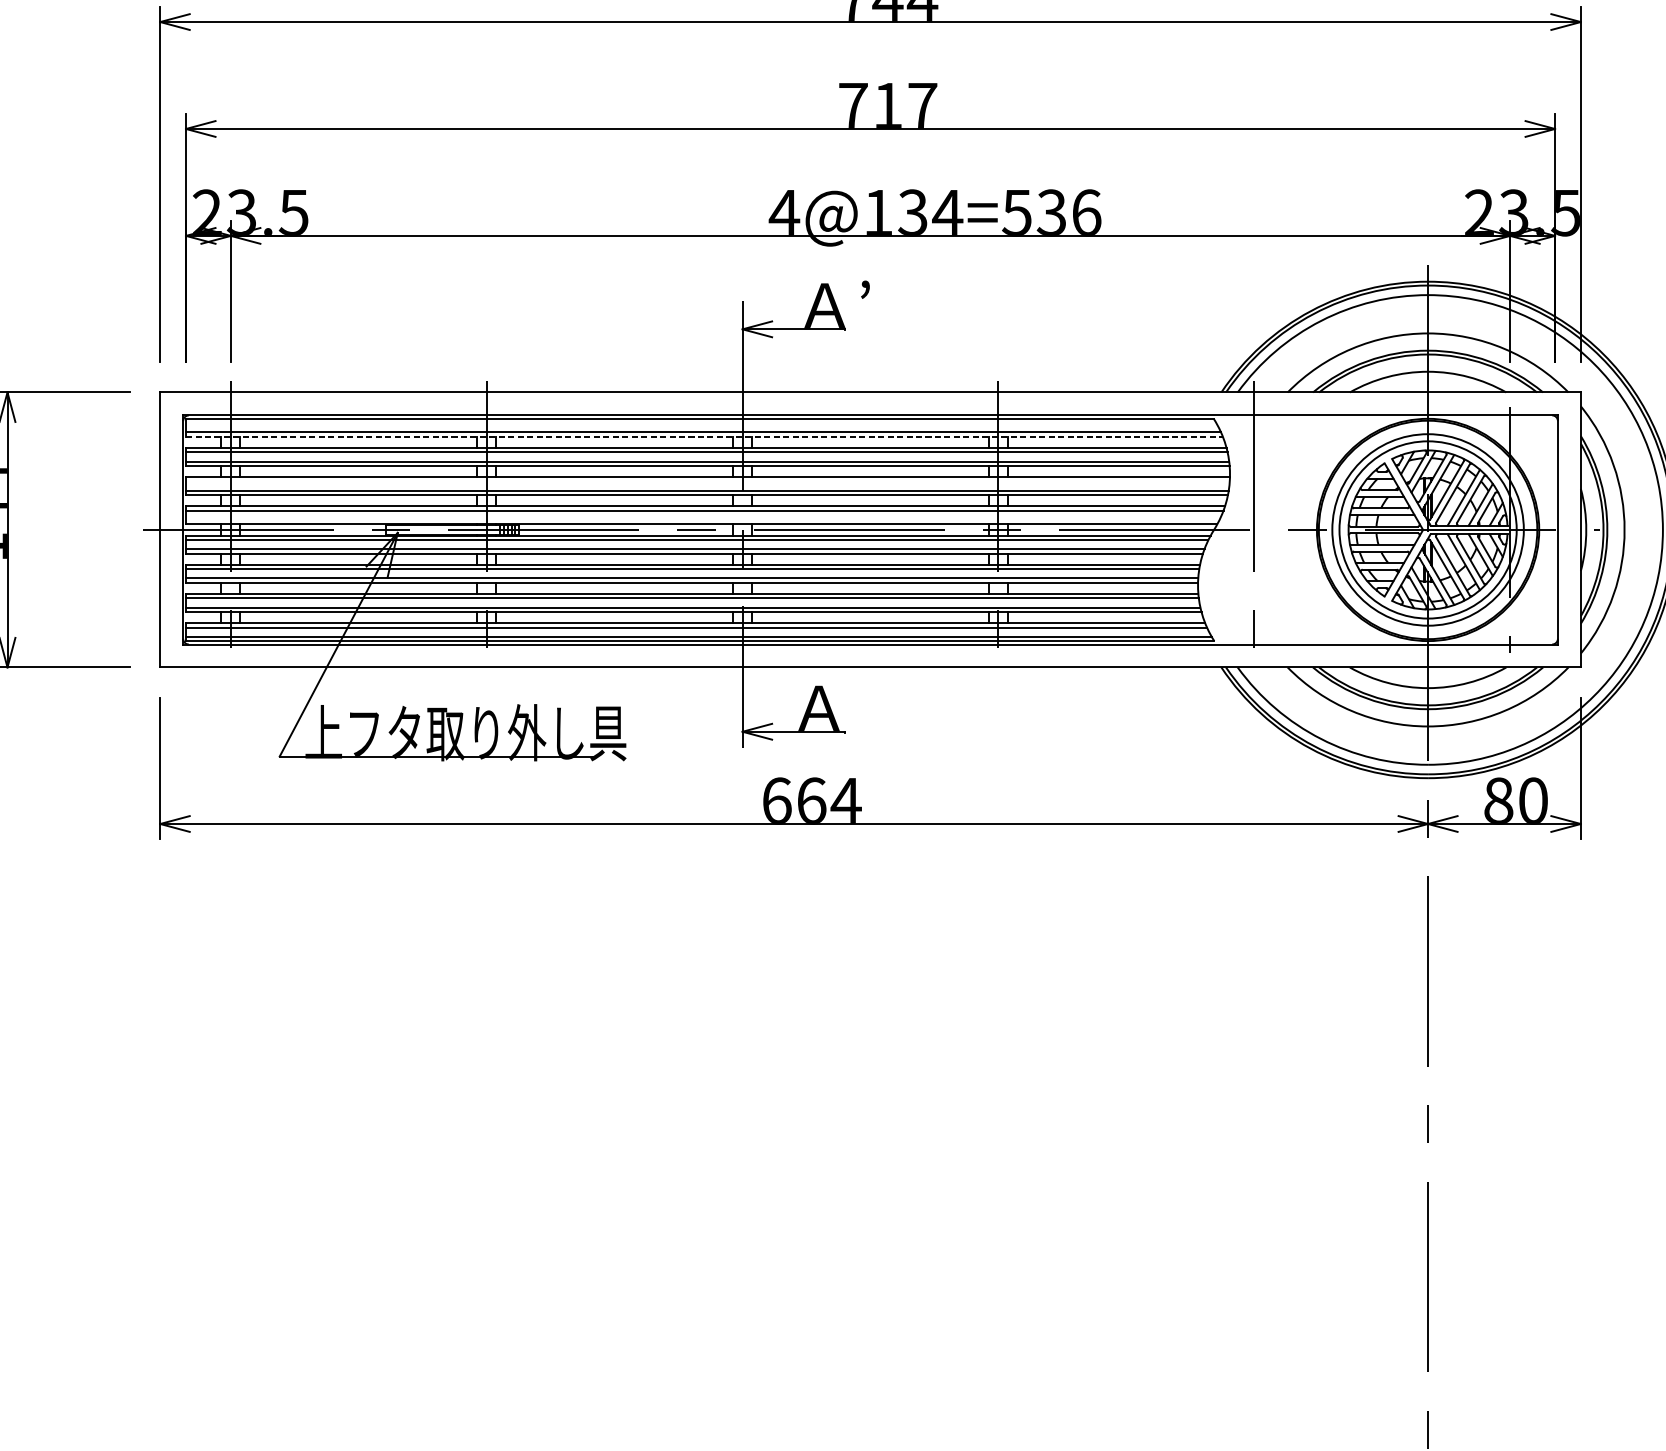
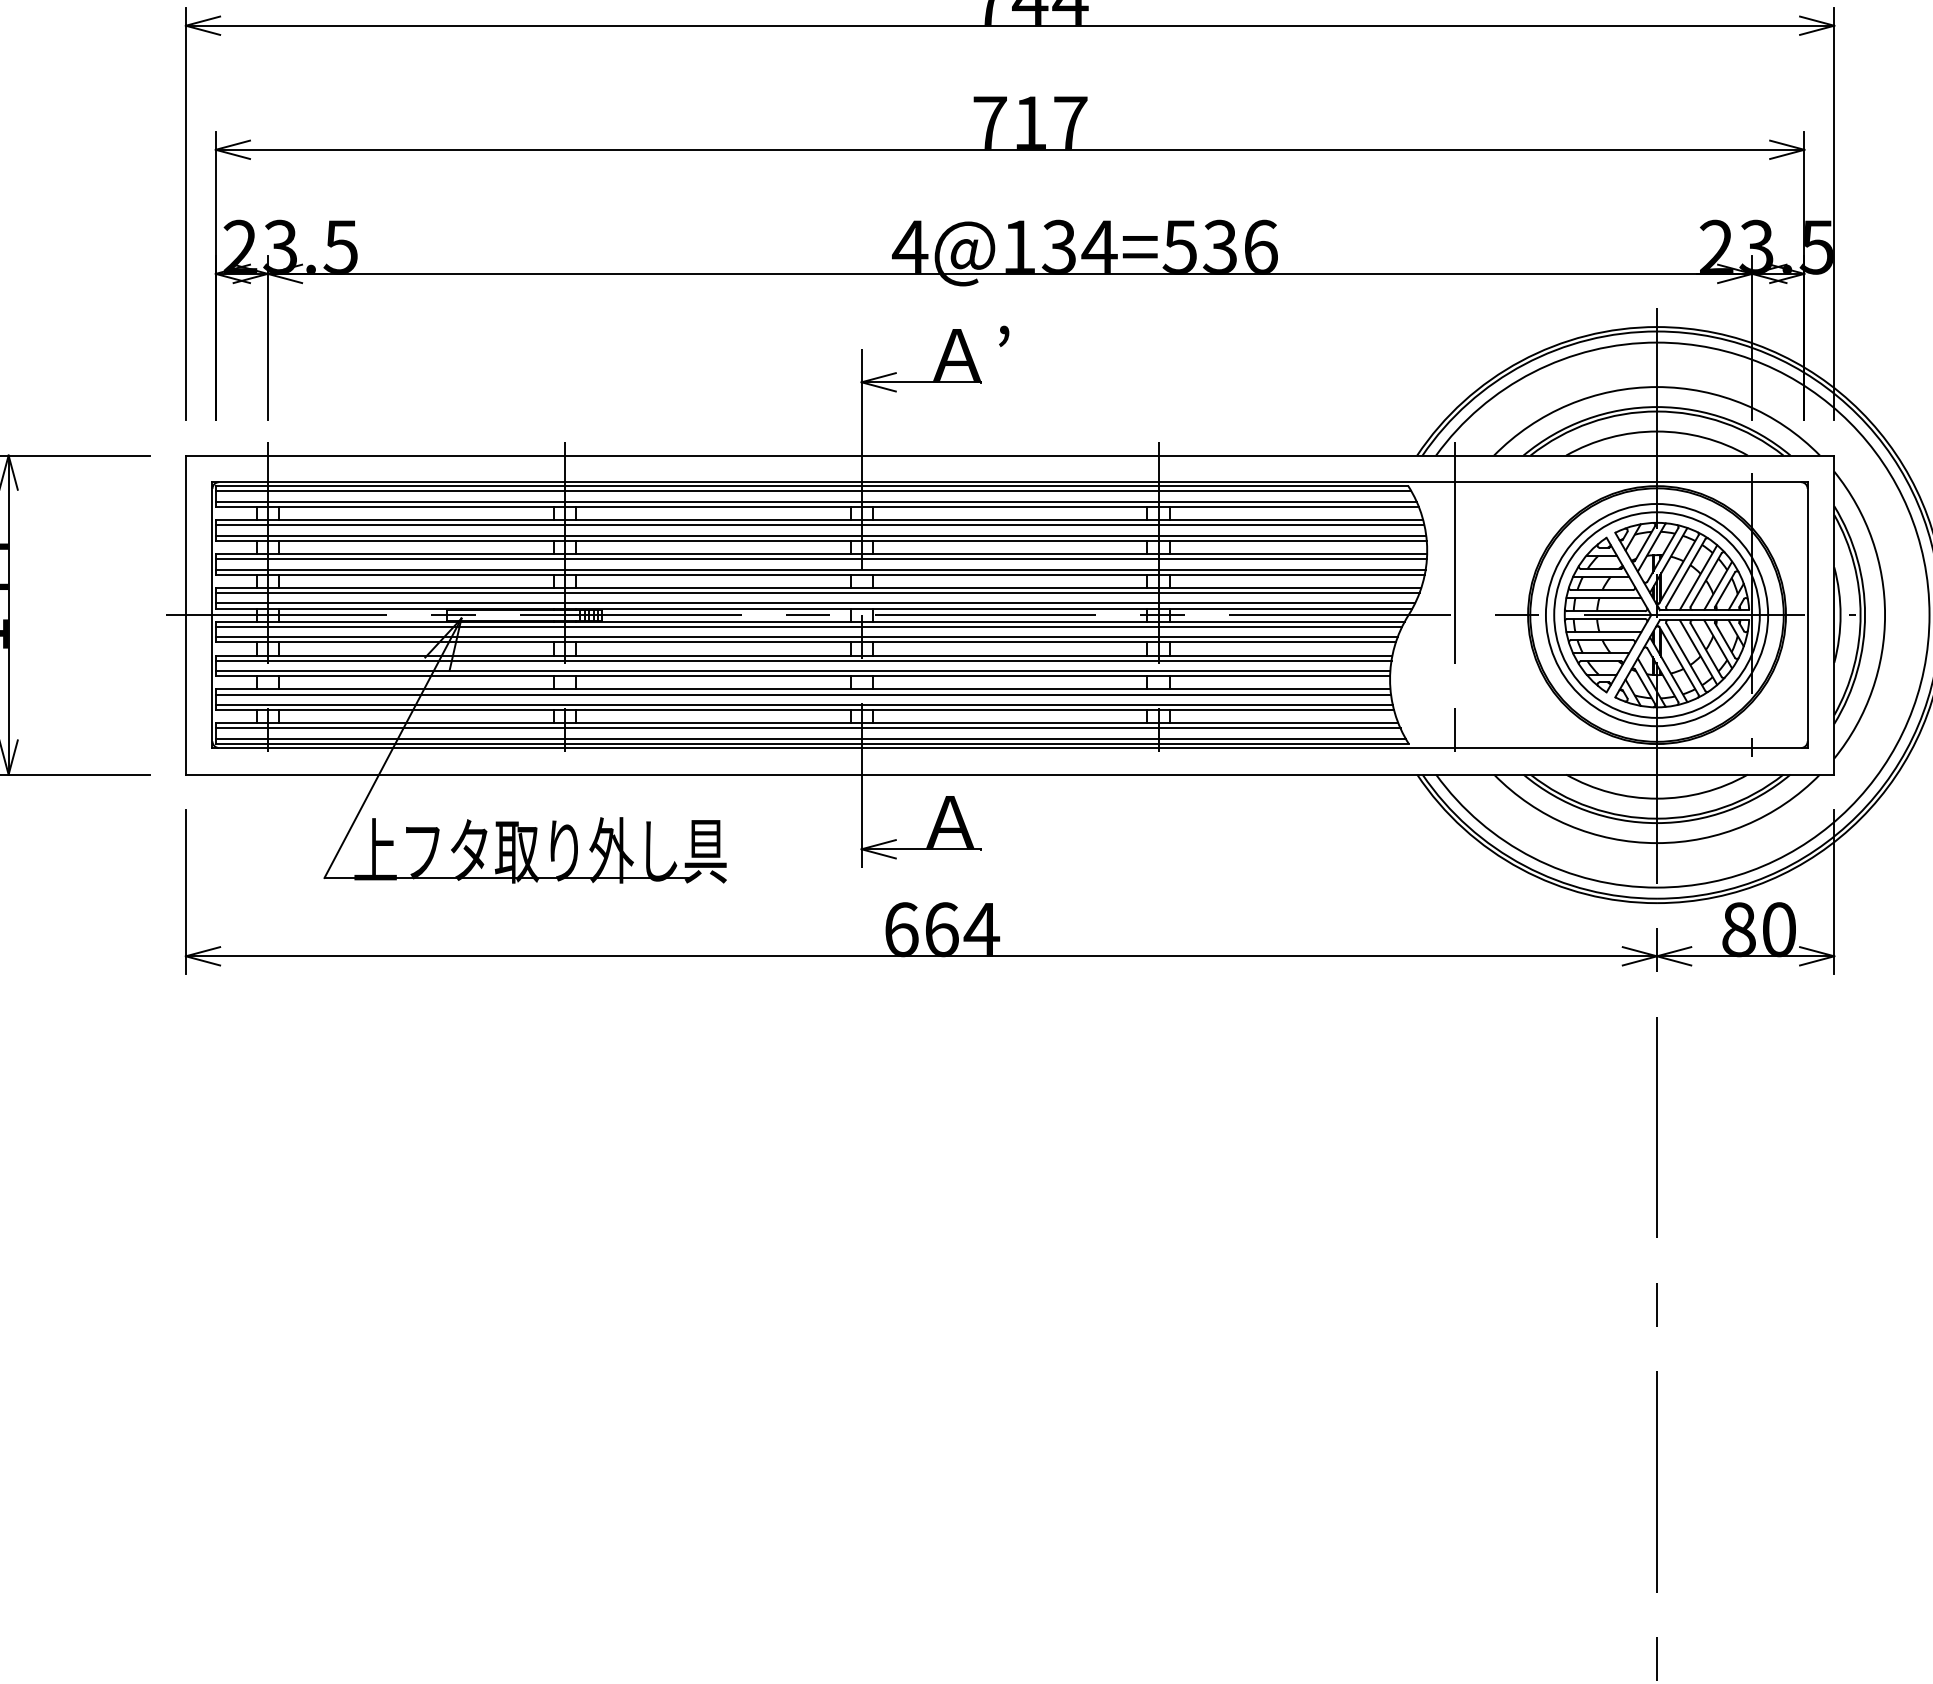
line: (701, 423) -> (813, 491), added
line: (704, 436) -> (817, 506), dashed -> solid
line: (707, 481) -> (820, 558), added
line: (702, 519) -> (815, 603), added

